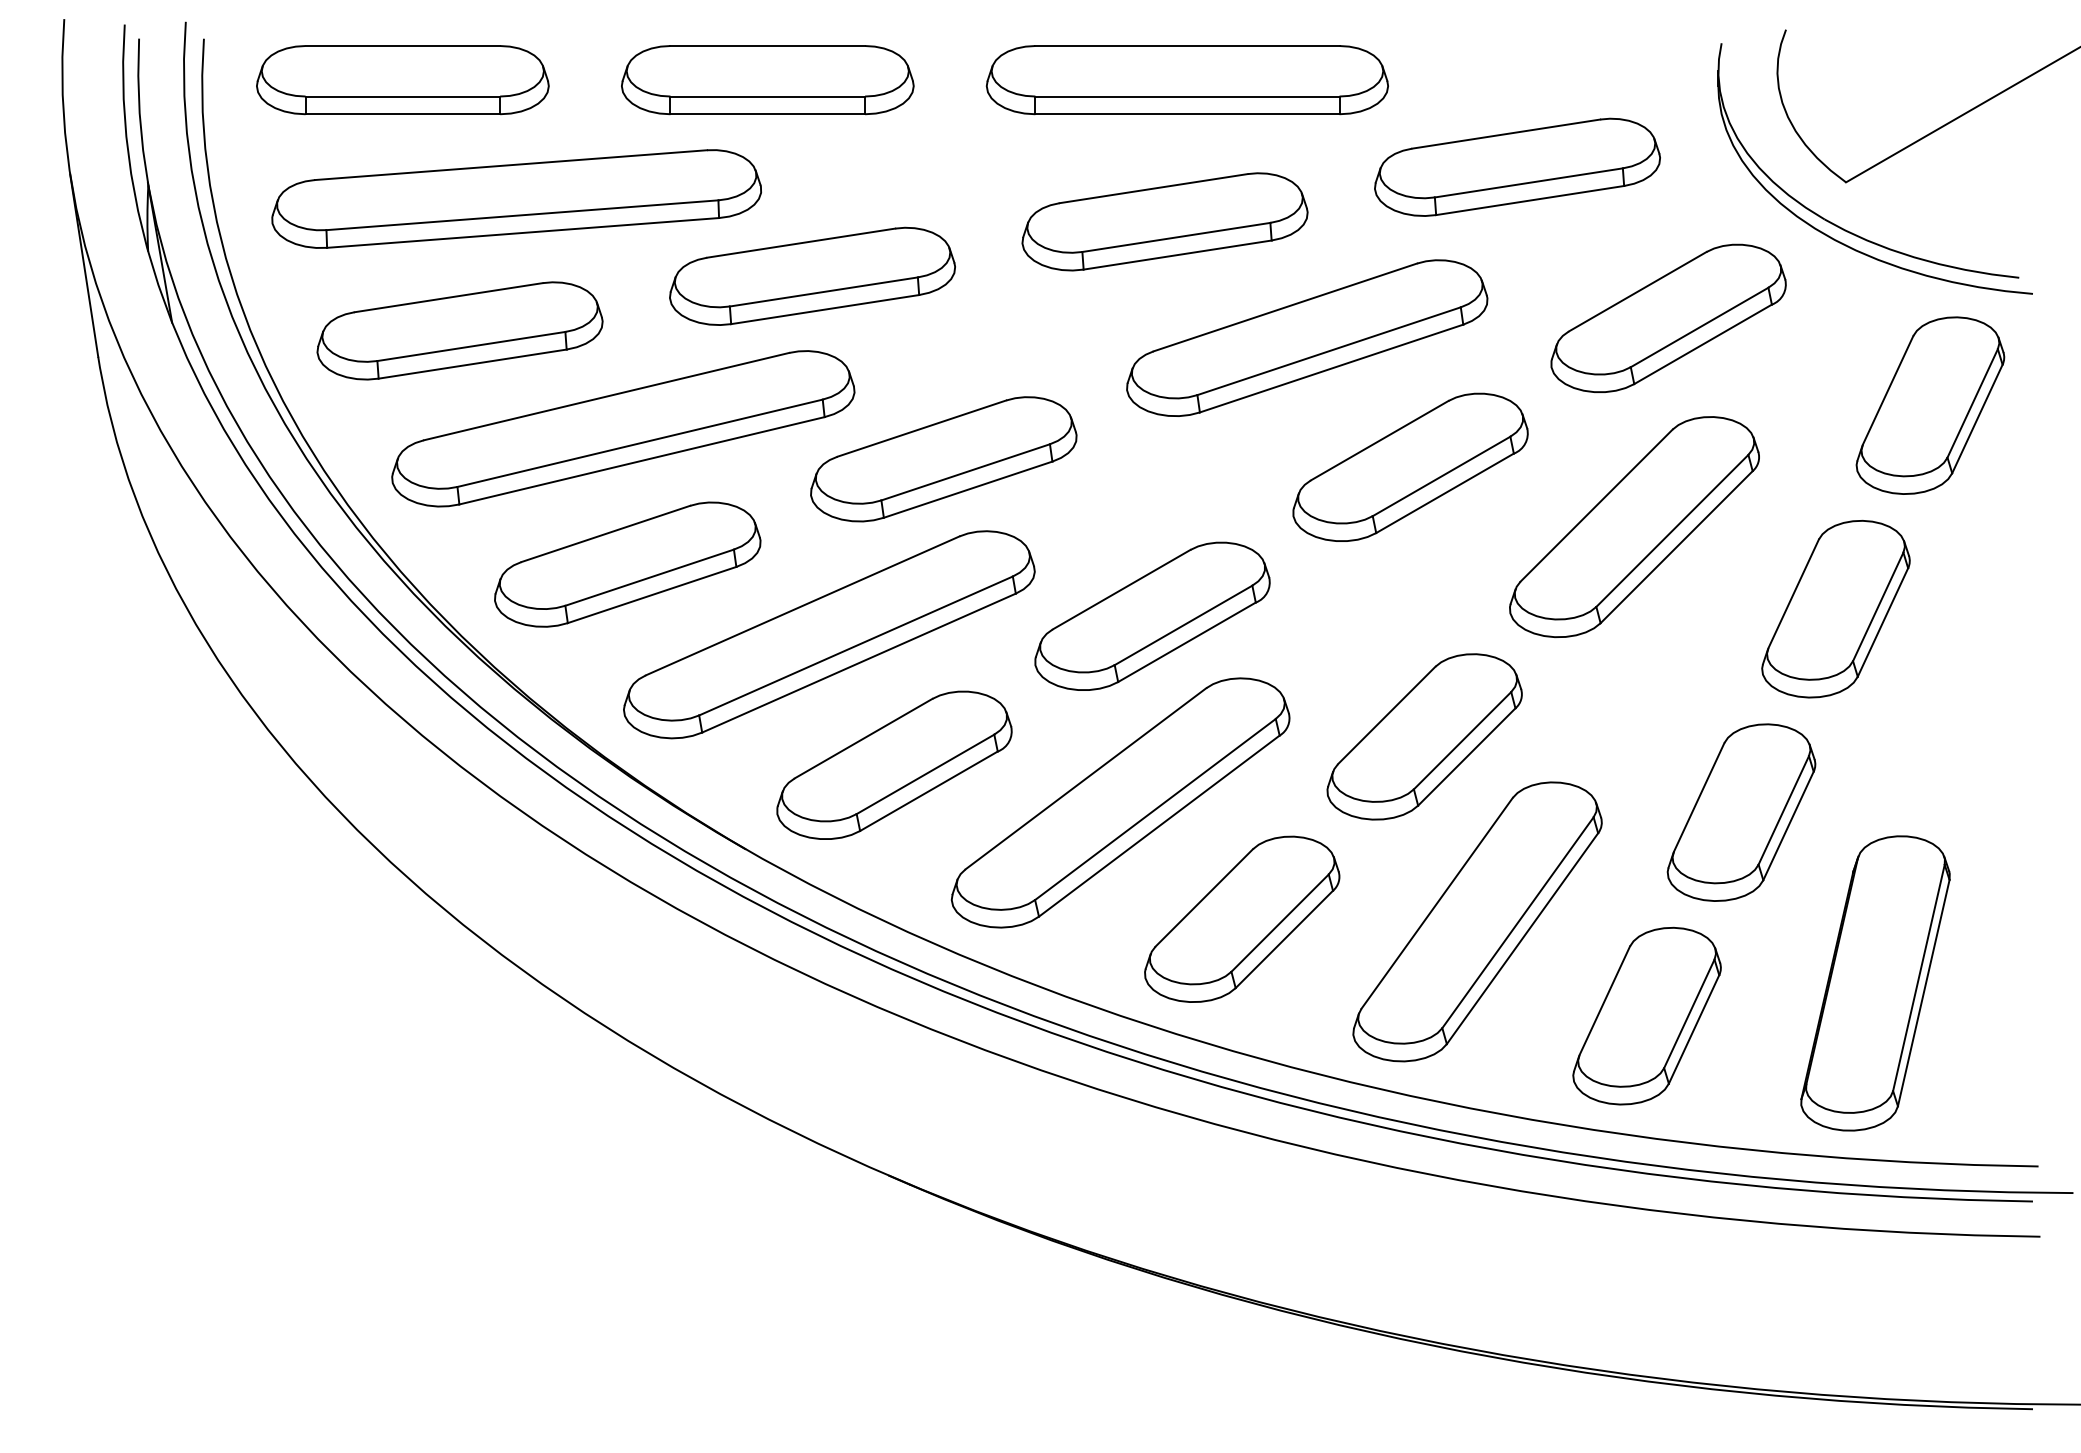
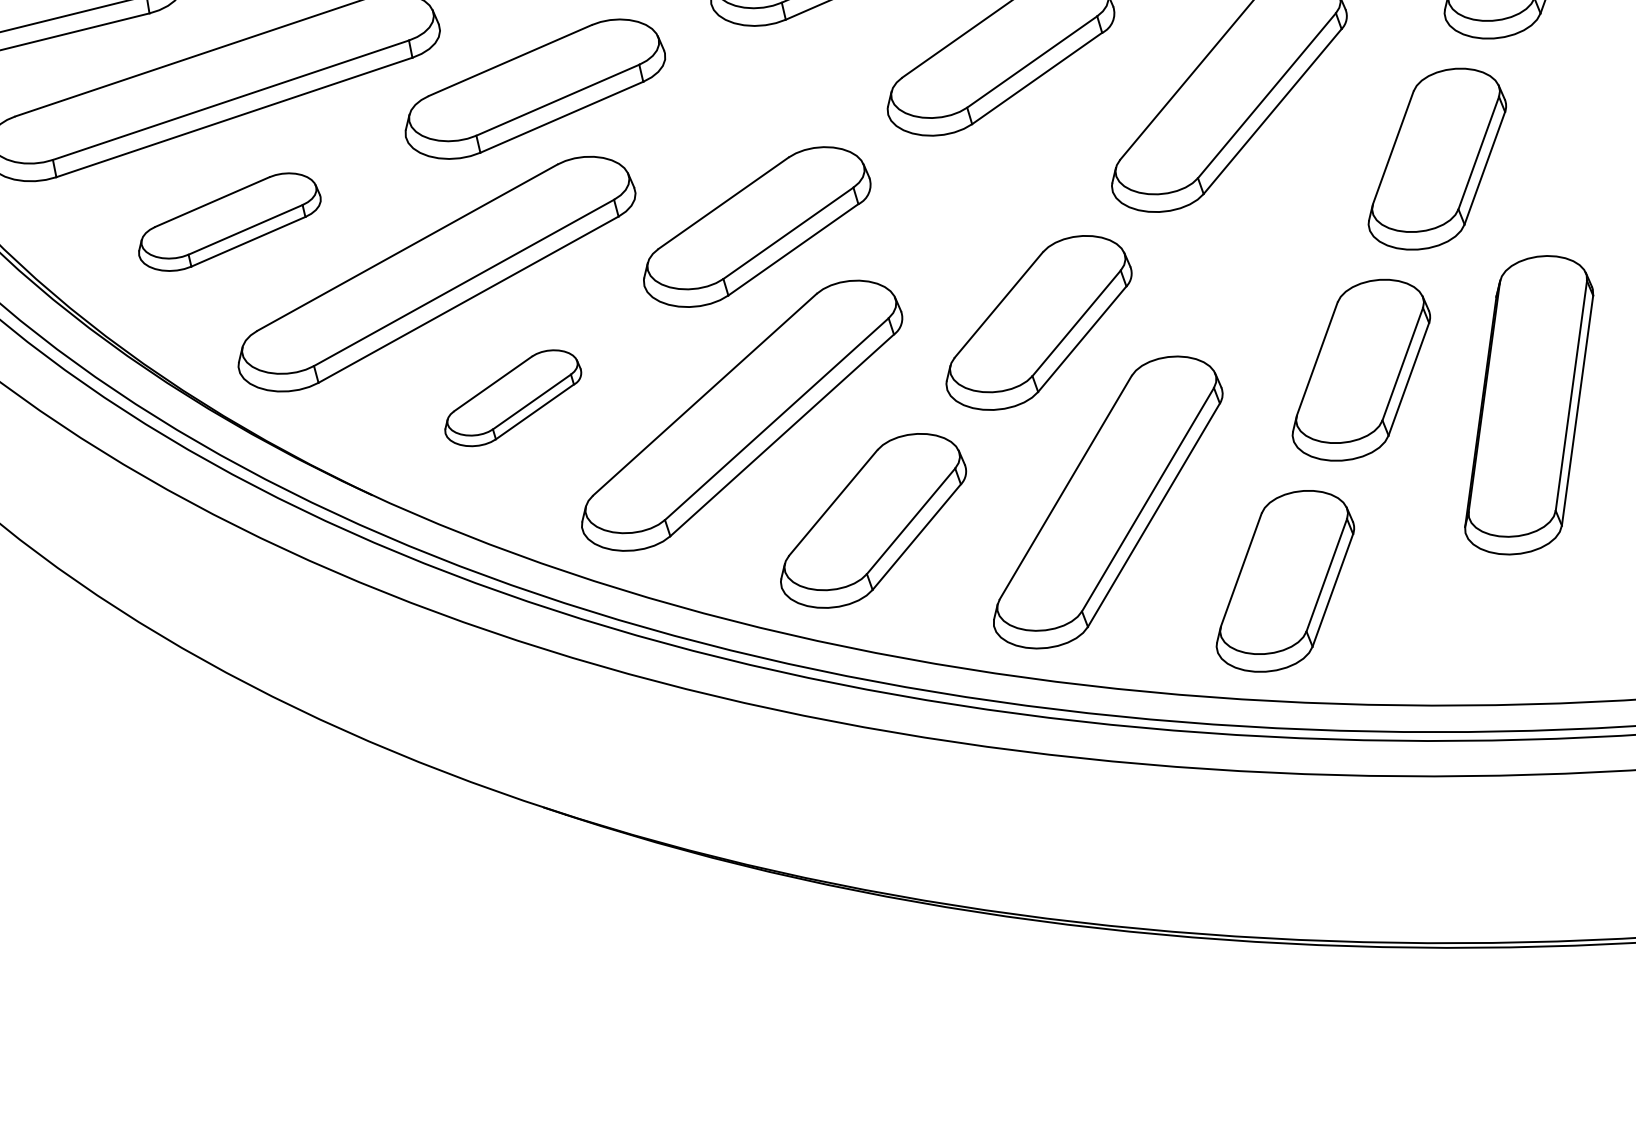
part: (627, 564) -> (229, 222), size x0.7
part: (894, 764) -> (512, 397), size x0.6
part: (1875, 983) -> (1528, 405), moved

